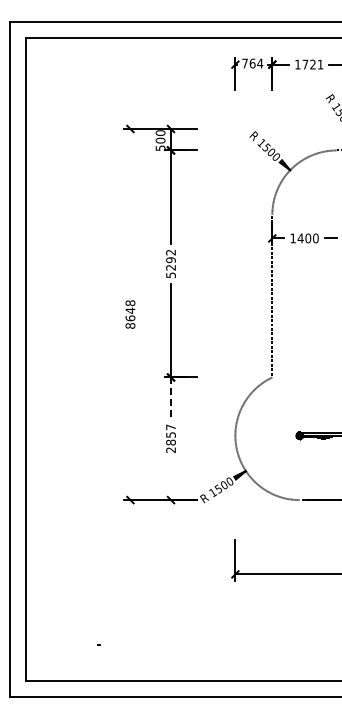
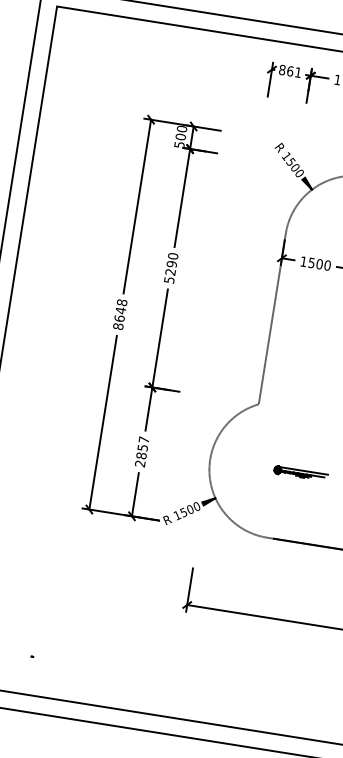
text: (252, 63) -> (290, 71), 764 -> 861
line: (130, 211) -> (137, 206), added
text: (300, 238) -> (311, 263), 1400 -> 1500
text: (170, 252) -> (172, 256), 5292 -> 5290
line: (171, 398) -> (149, 409), dashed -> solid
line: (130, 417) -> (103, 422), added
line: (171, 479) -> (135, 494), added

